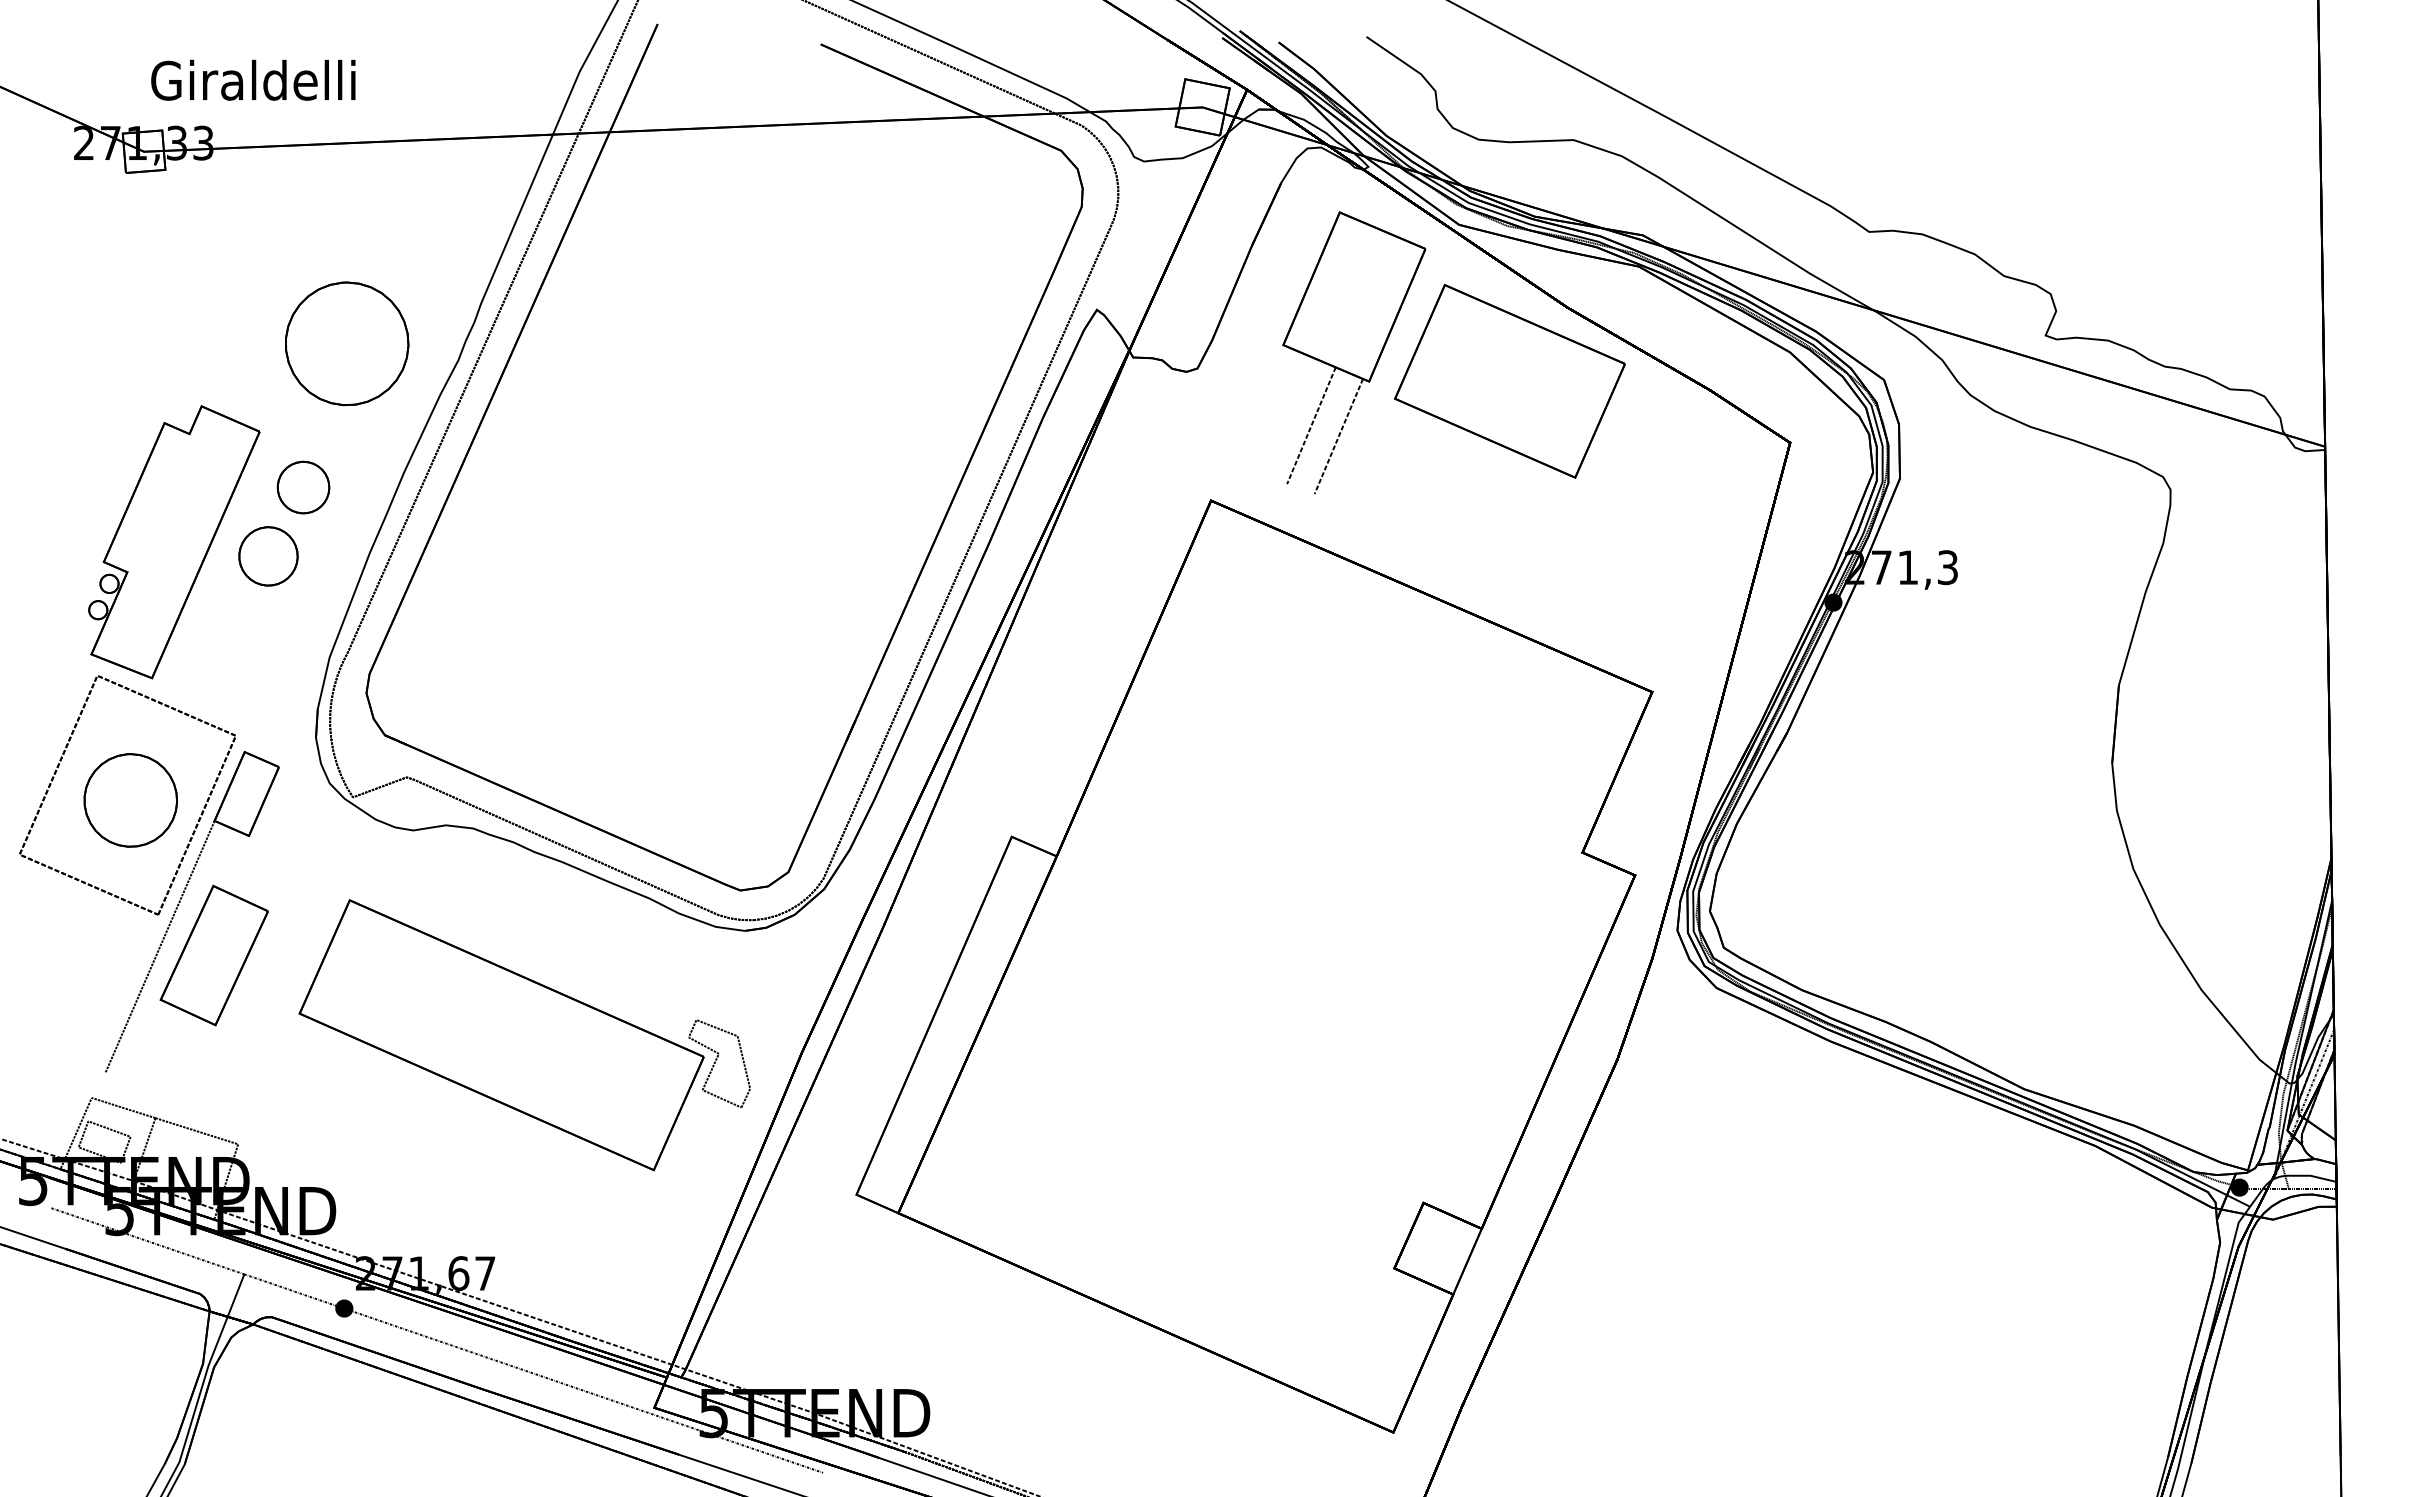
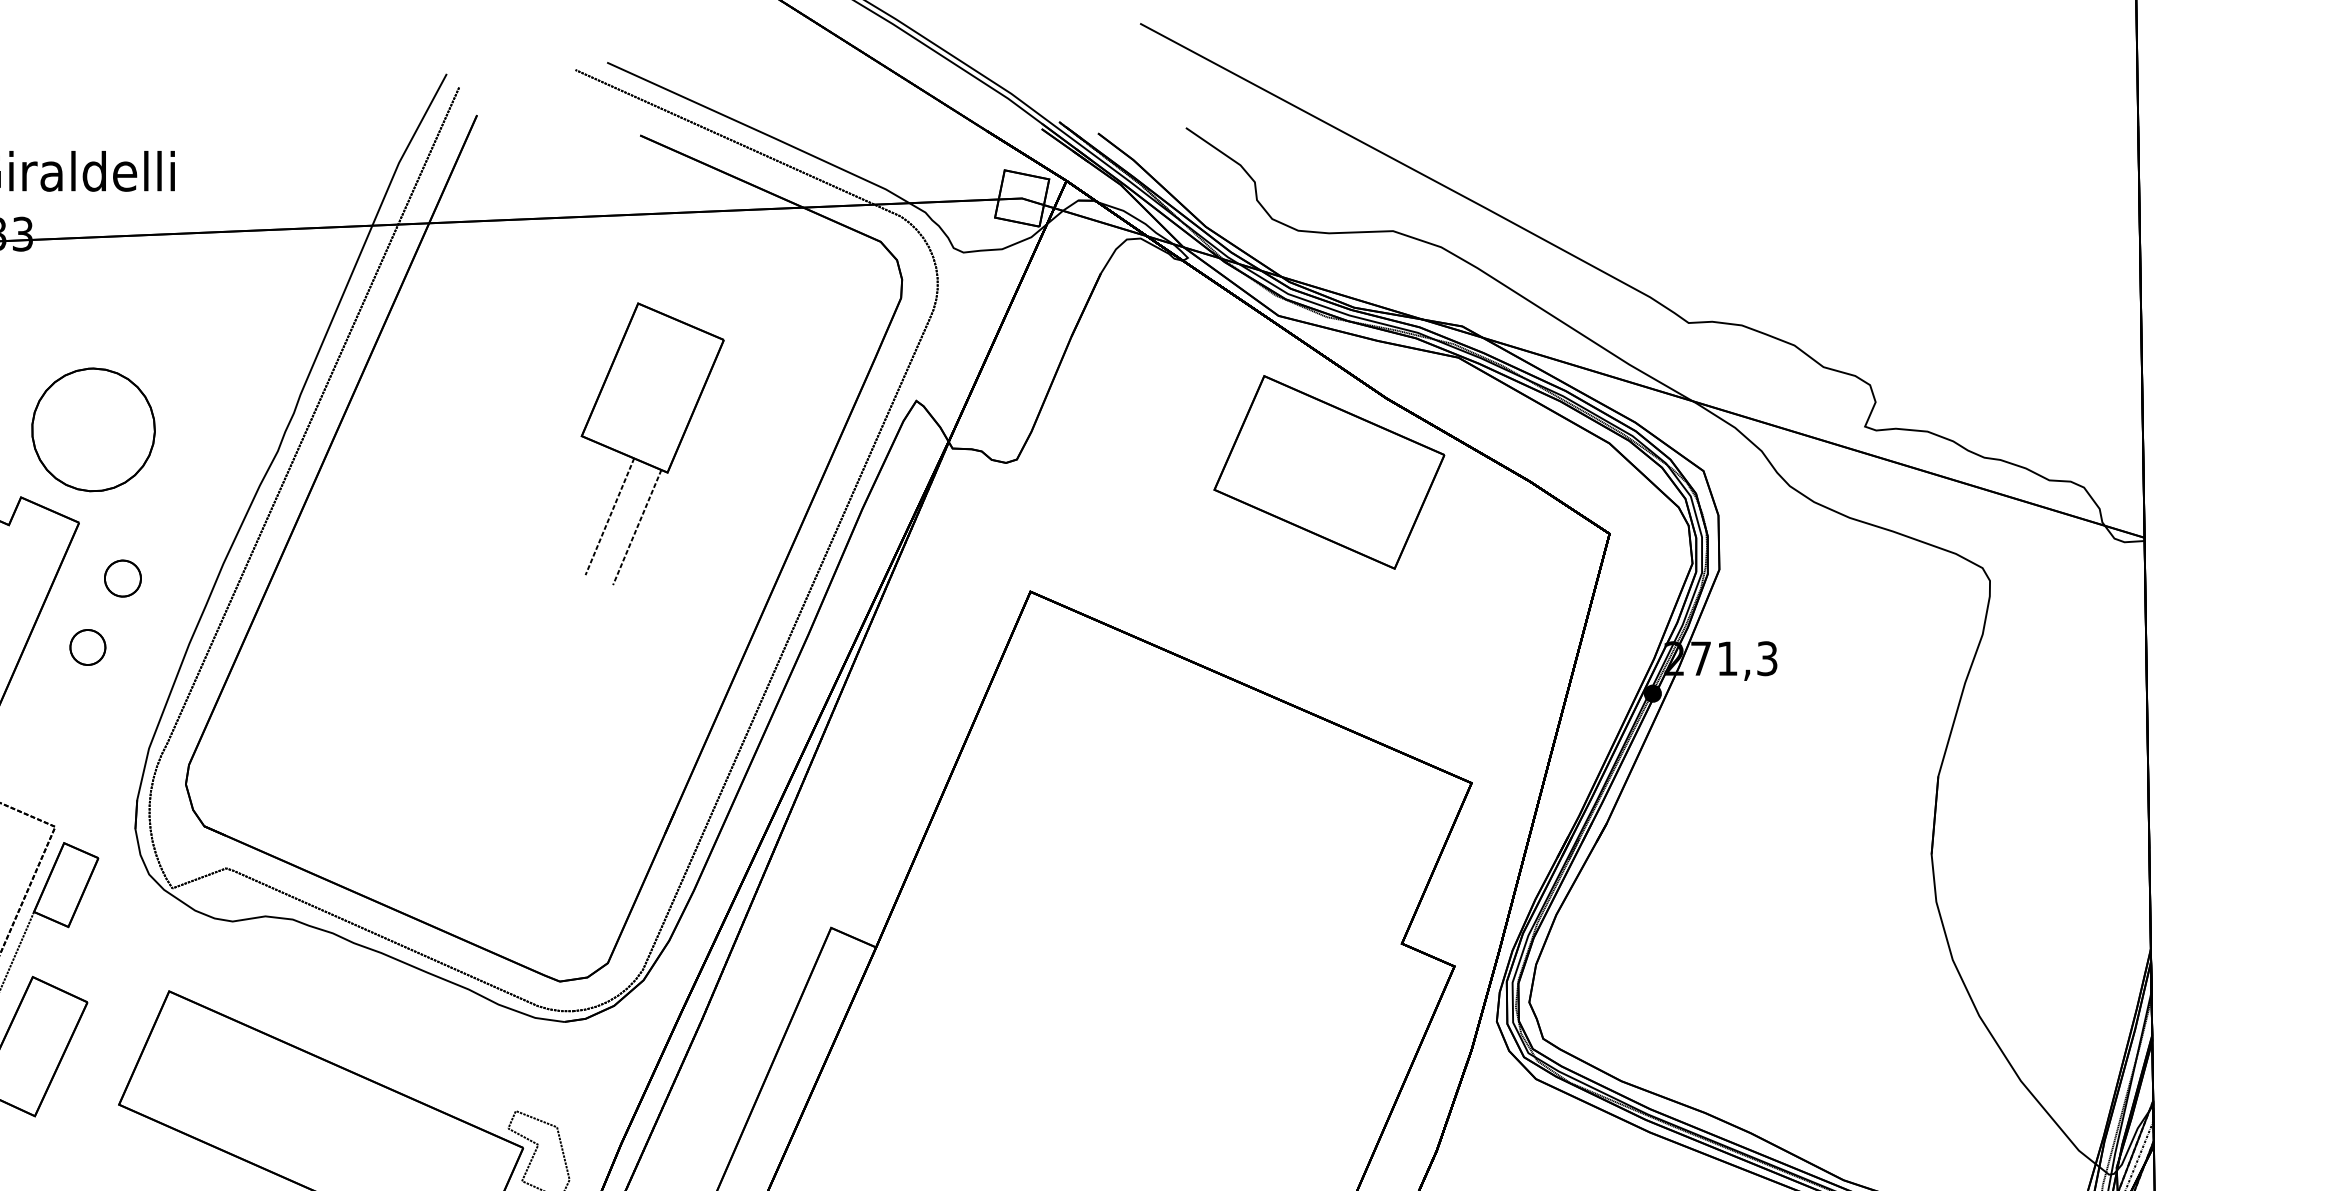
part: (347, 343) -> (93, 429), moved
part: (1354, 352) -> (652, 443), moved
part: (303, 487) -> (122, 578), size x0.7
part: (268, 556) -> (87, 647), size x0.6

